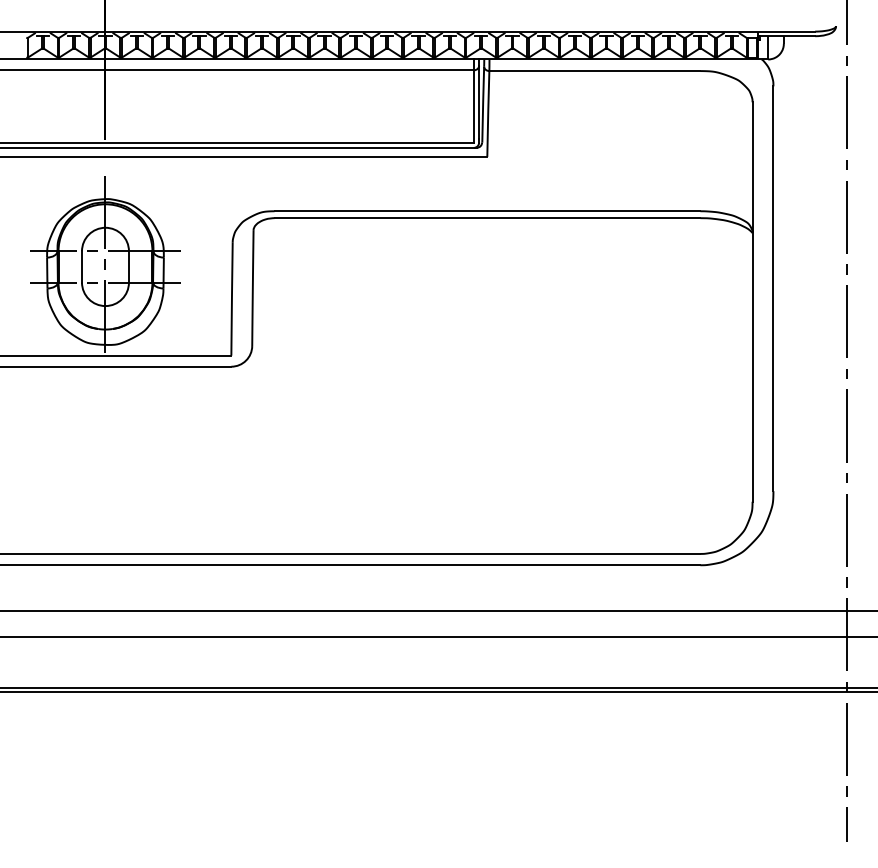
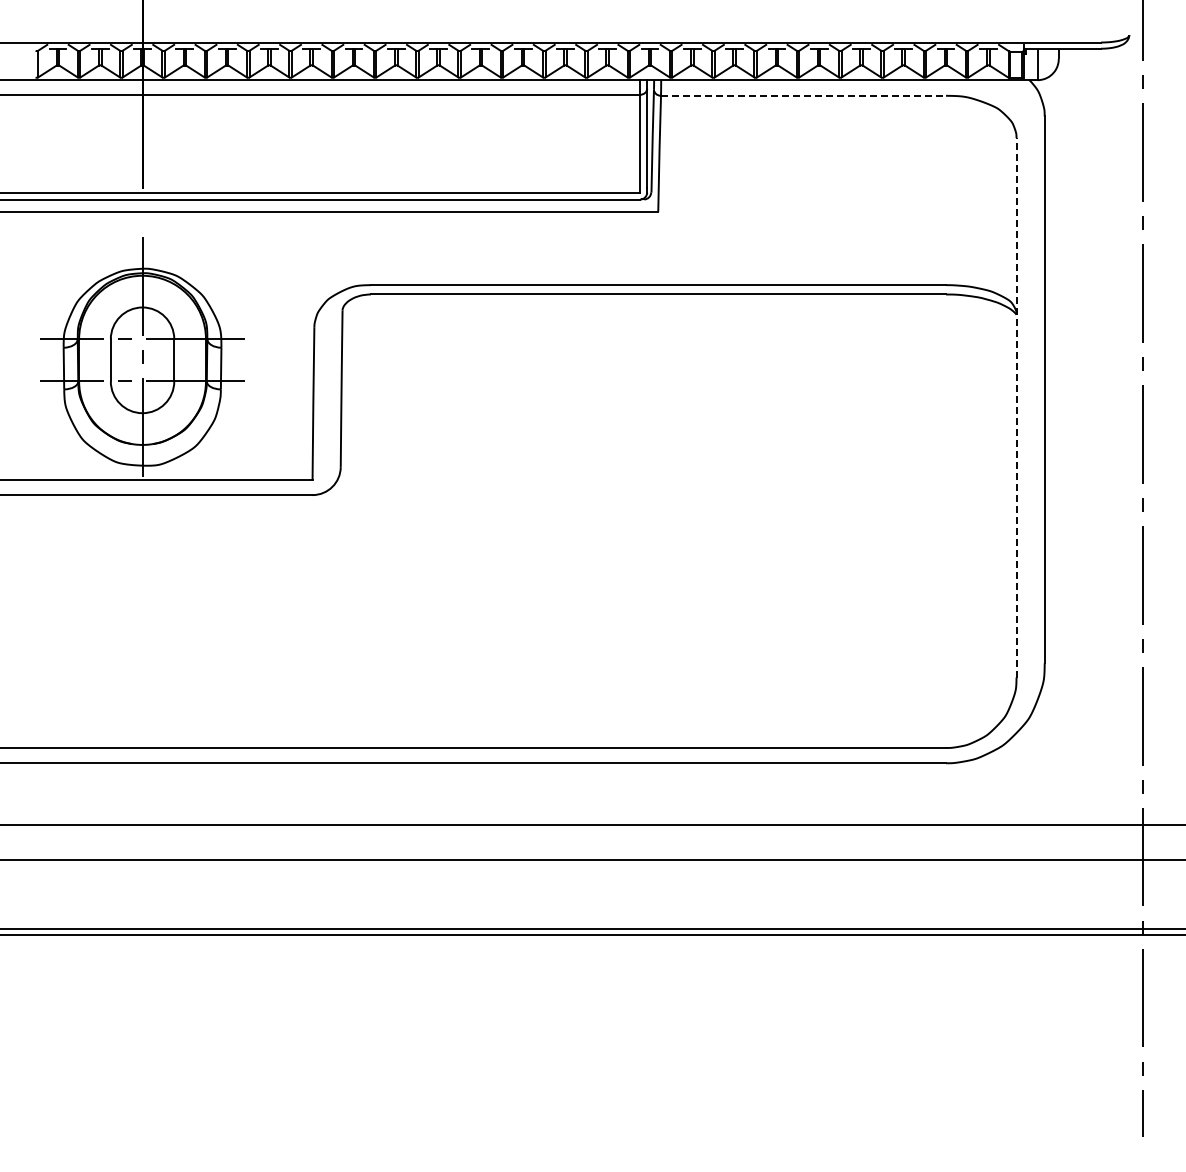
line: (595, 70) -> (804, 95), solid -> dashed
line: (752, 301) -> (1016, 407), solid -> dashed

